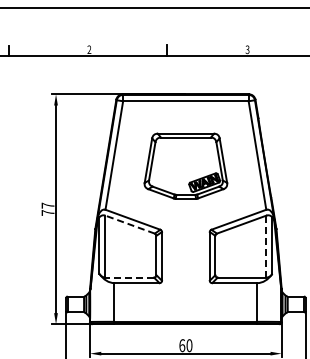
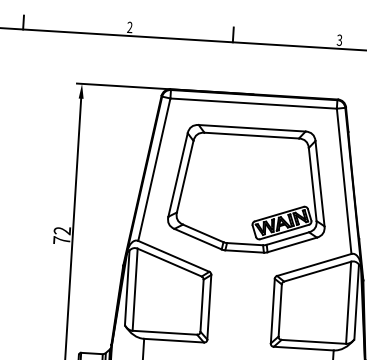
part: (185, 165) -> (247, 188), size x1.43
text: (47, 205) -> (61, 230), 77 -> 72
line: (129, 224) -> (168, 262), dashed -> solid
line: (266, 246) -> (348, 302), dashed -> solid
line: (129, 277) -> (164, 332), dashed -> solid

